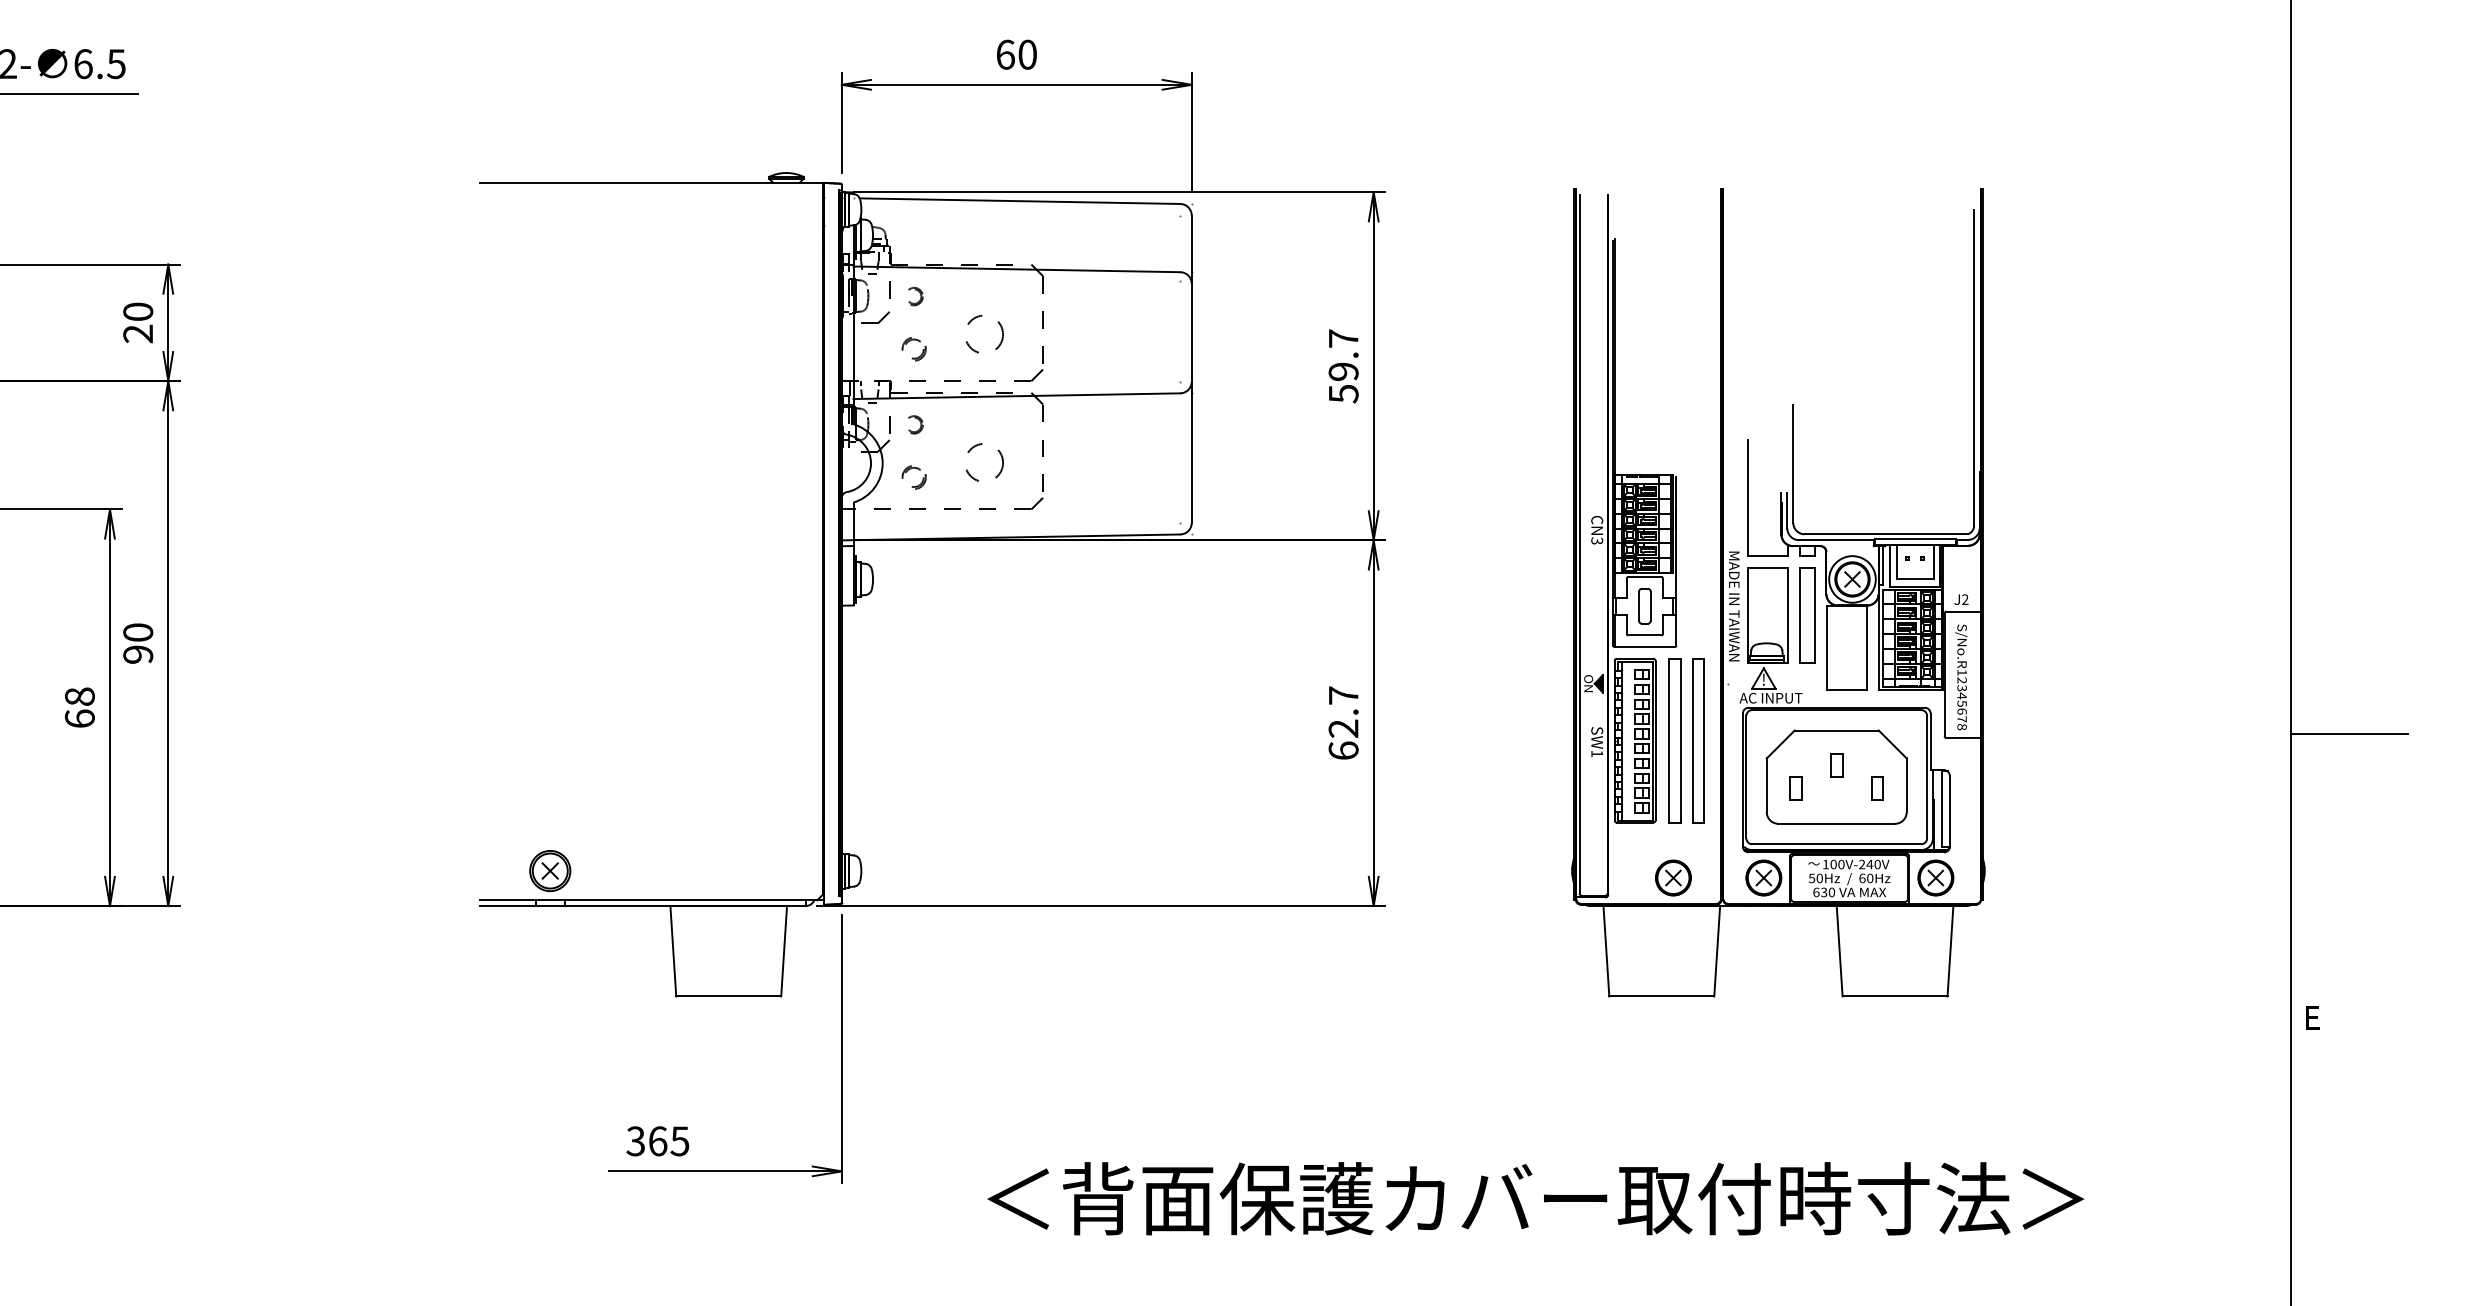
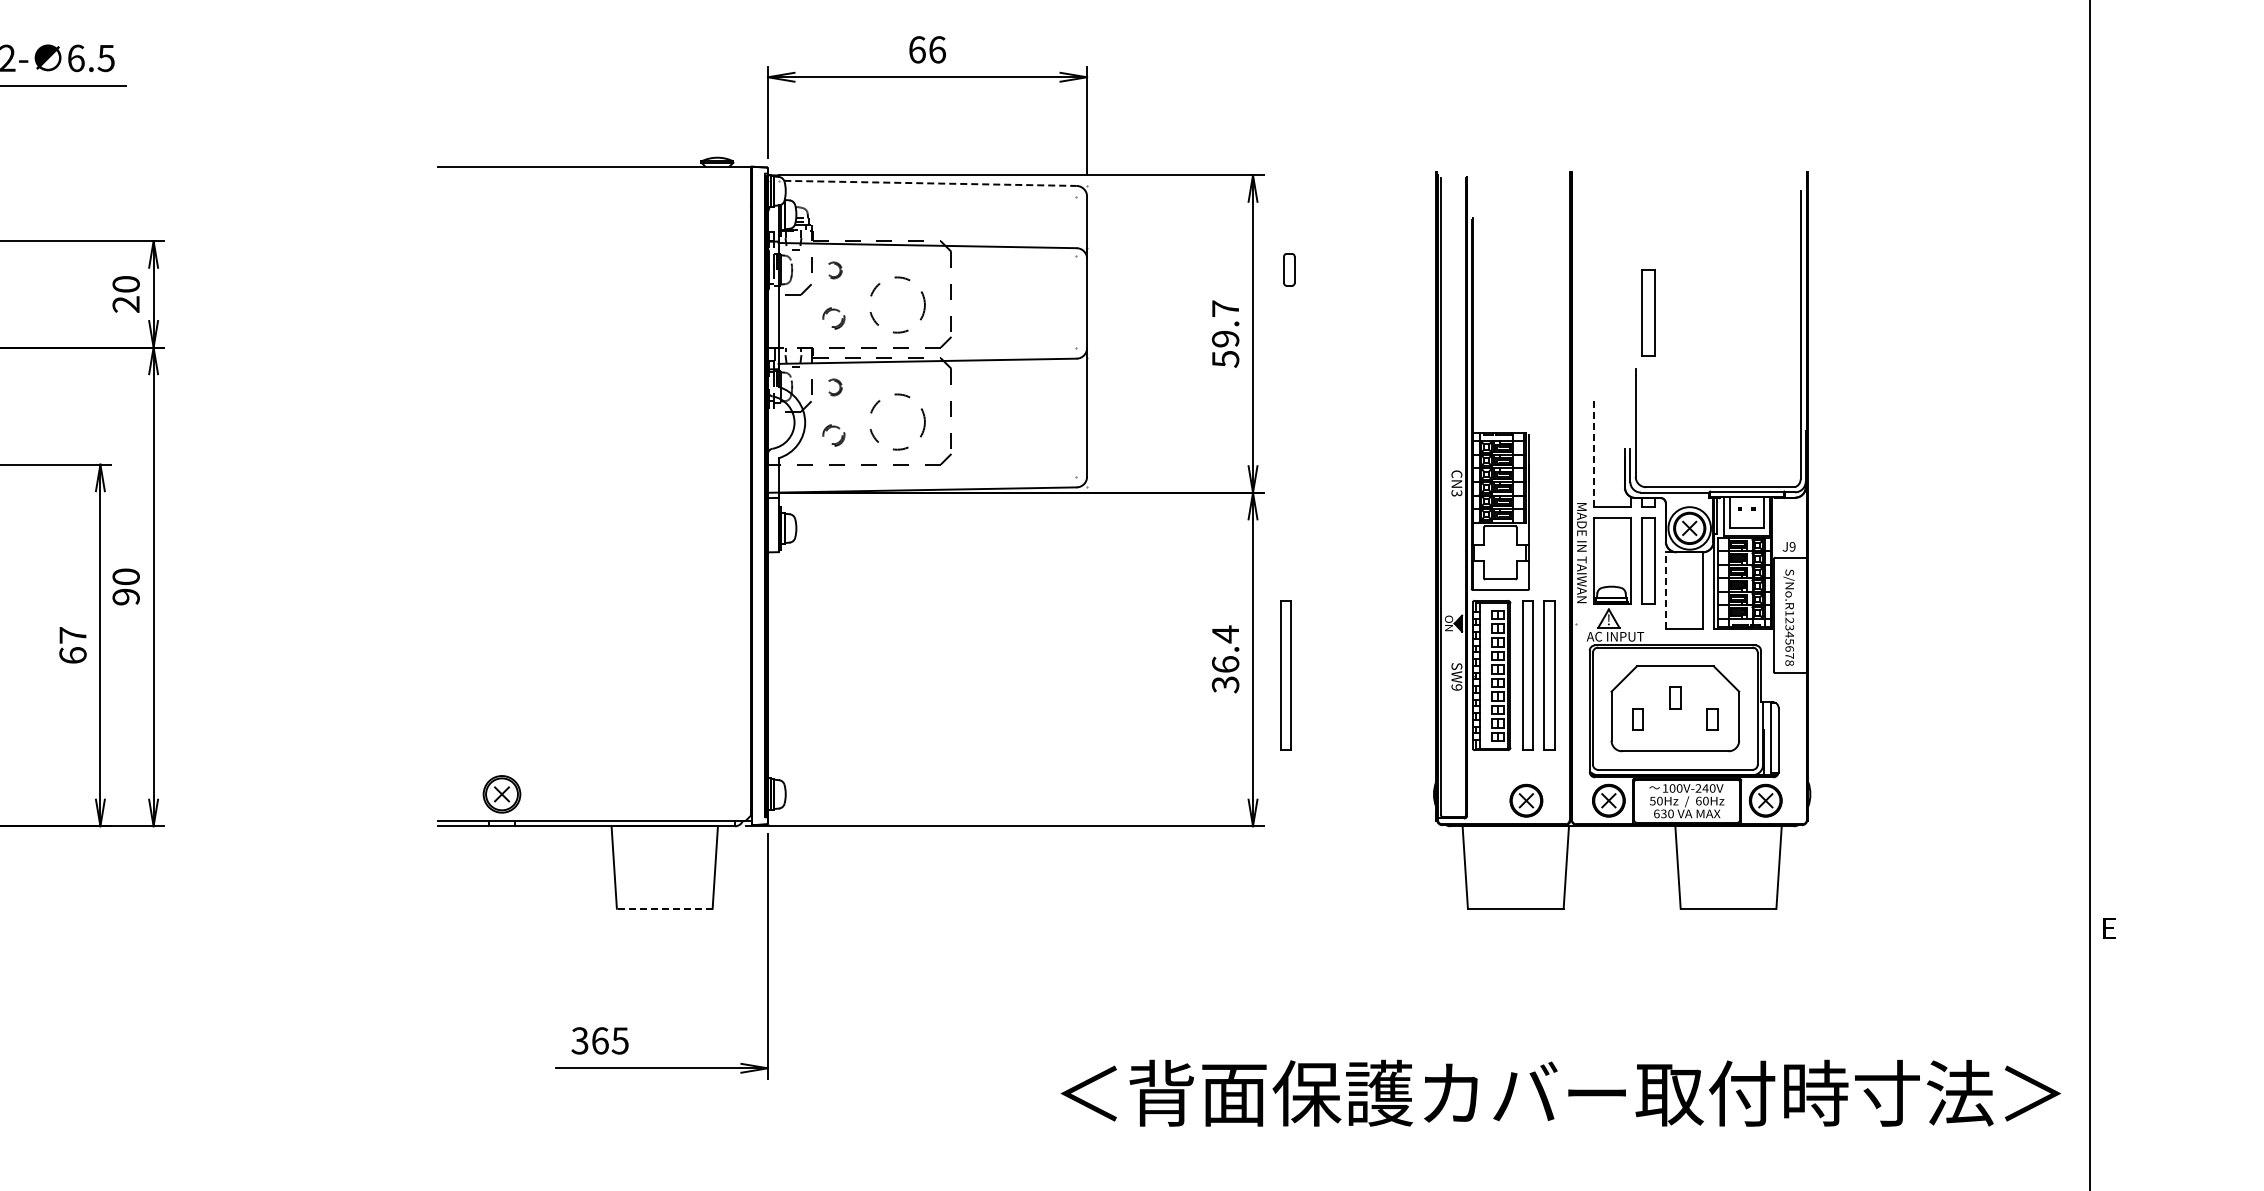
text: (1027, 54) -> (937, 49), 60 -> 66
line: (1020, 201) -> (930, 183), solid -> dashed
circle: (984, 333) -> (898, 304), size x1.6
part: (1807, 342) -> (1648, 312), added
circle: (984, 462) -> (898, 421), size x1.6
line: (1746, 497) -> (1593, 453), solid -> dashed
text: (1965, 599) -> (1792, 546), J2 -> J9
part: (1645, 605) -> (1289, 269), moved
line: (1827, 647) -> (1666, 590), solid -> dashed
text: (79, 696) -> (72, 635), 68 -> 67
text: (1343, 723) -> (1225, 659), 62.7 -> 36.4
line: (2348, 734) -> (2142, 669), removed
part: (1409, 740) -> (1285, 675), added
text: (1596, 753) -> (1456, 687), SW1 -> SW9
line: (728, 996) -> (664, 908), solid -> dashed
text: (1535, 1197) -> (1560, 1092), moved

